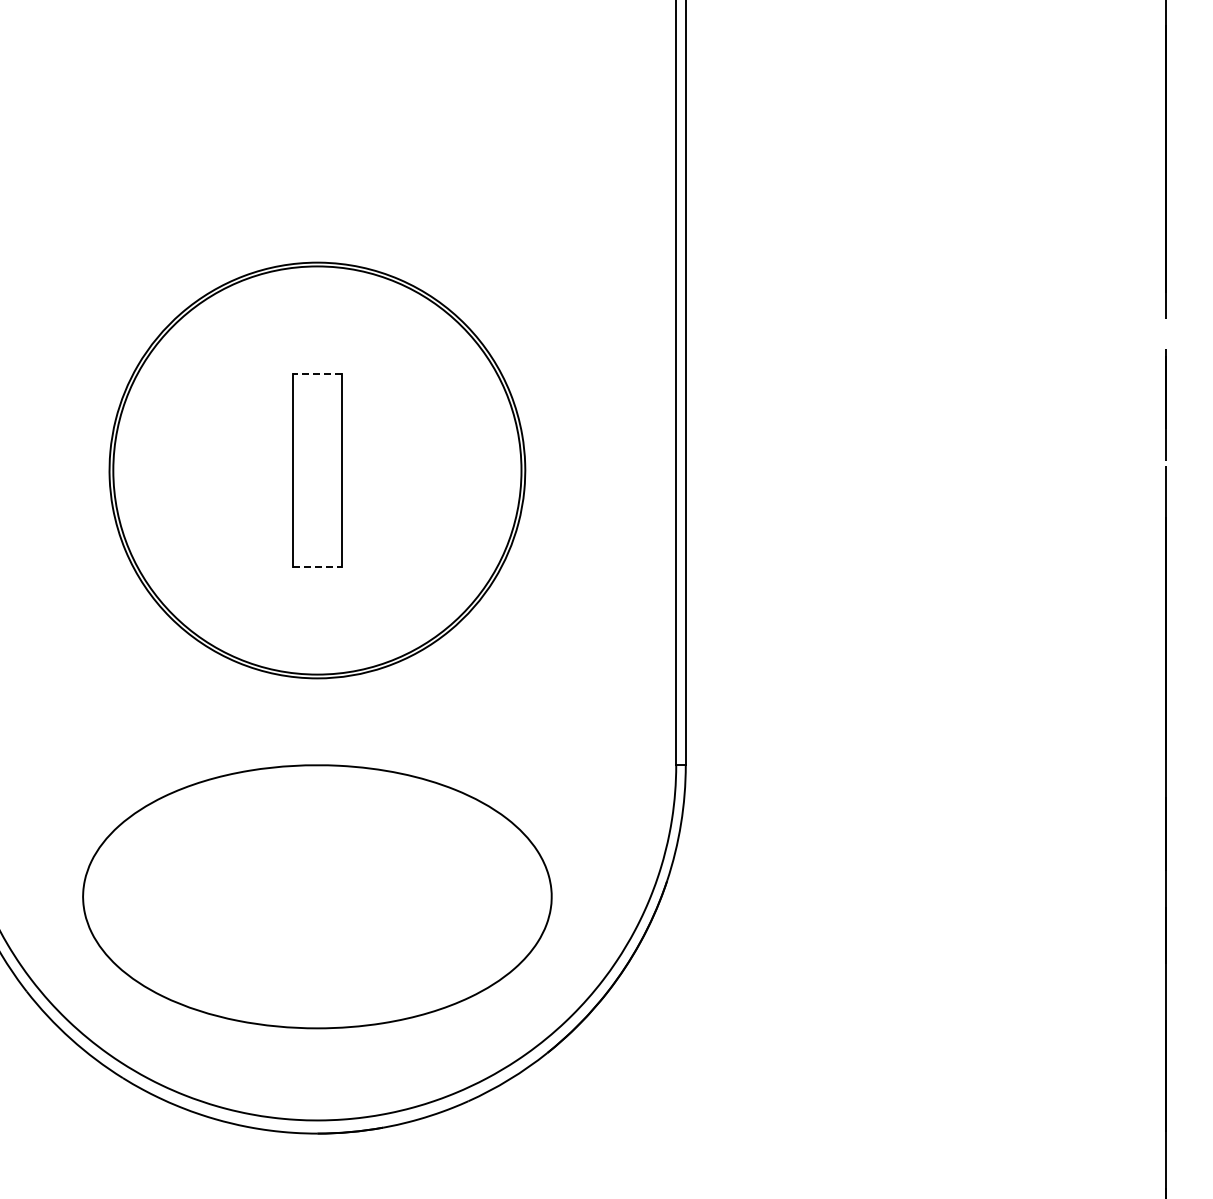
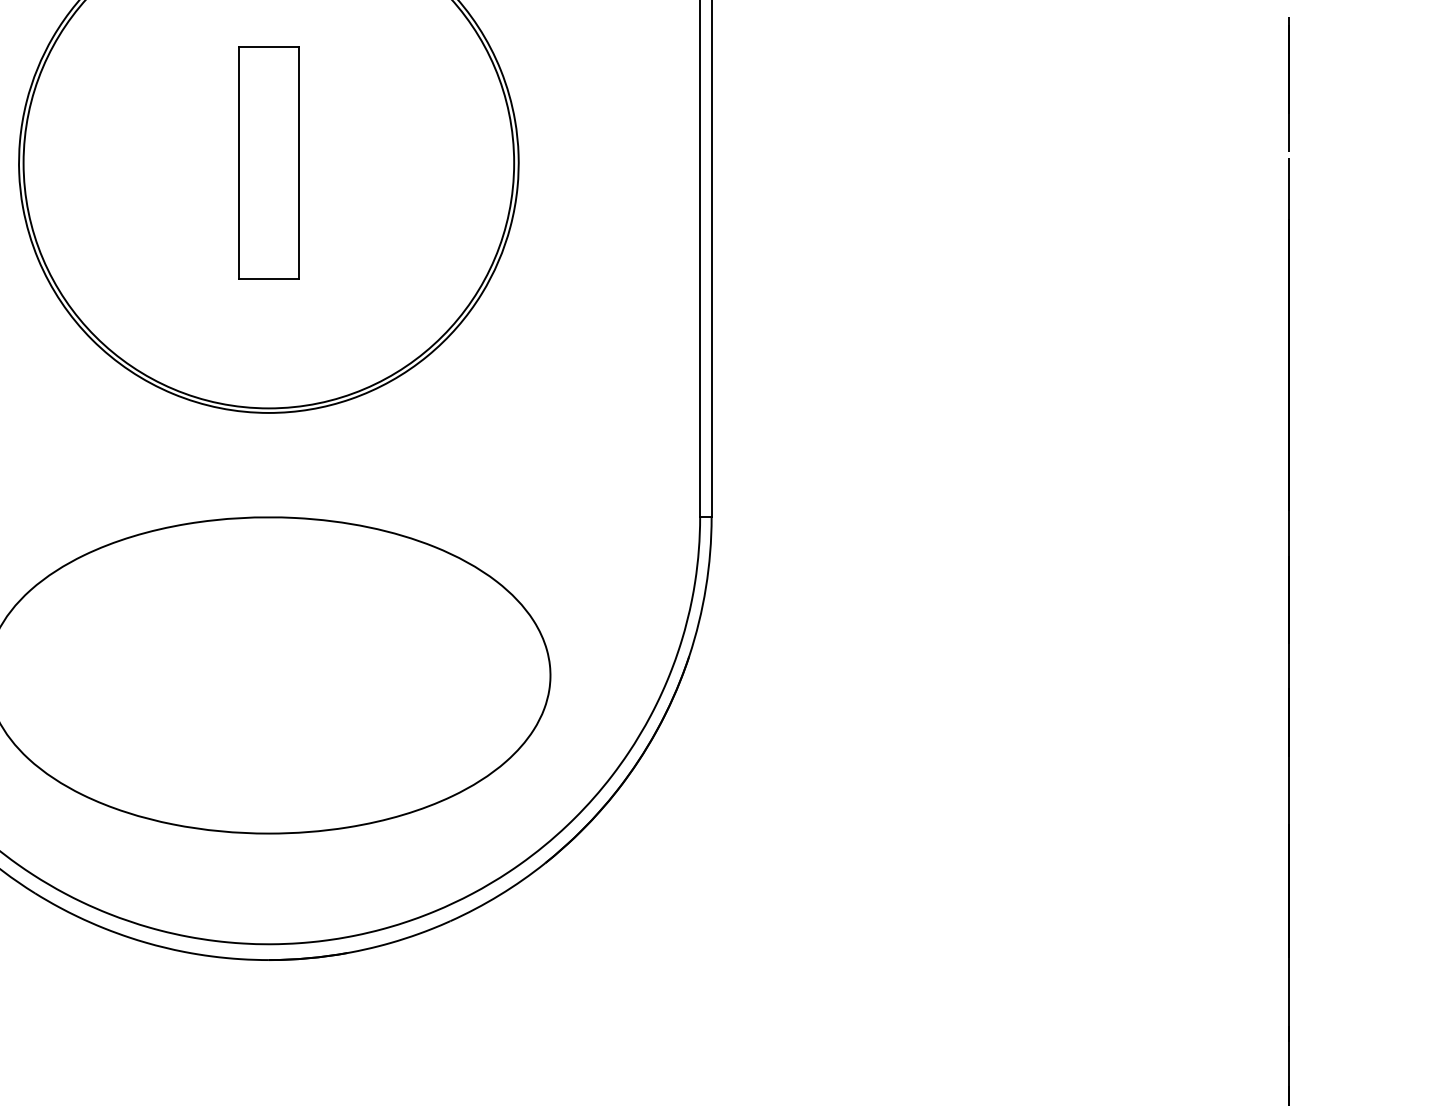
line: (317, 373) -> (268, 46), dashed -> solid
line: (317, 567) -> (268, 279), dashed -> solid

